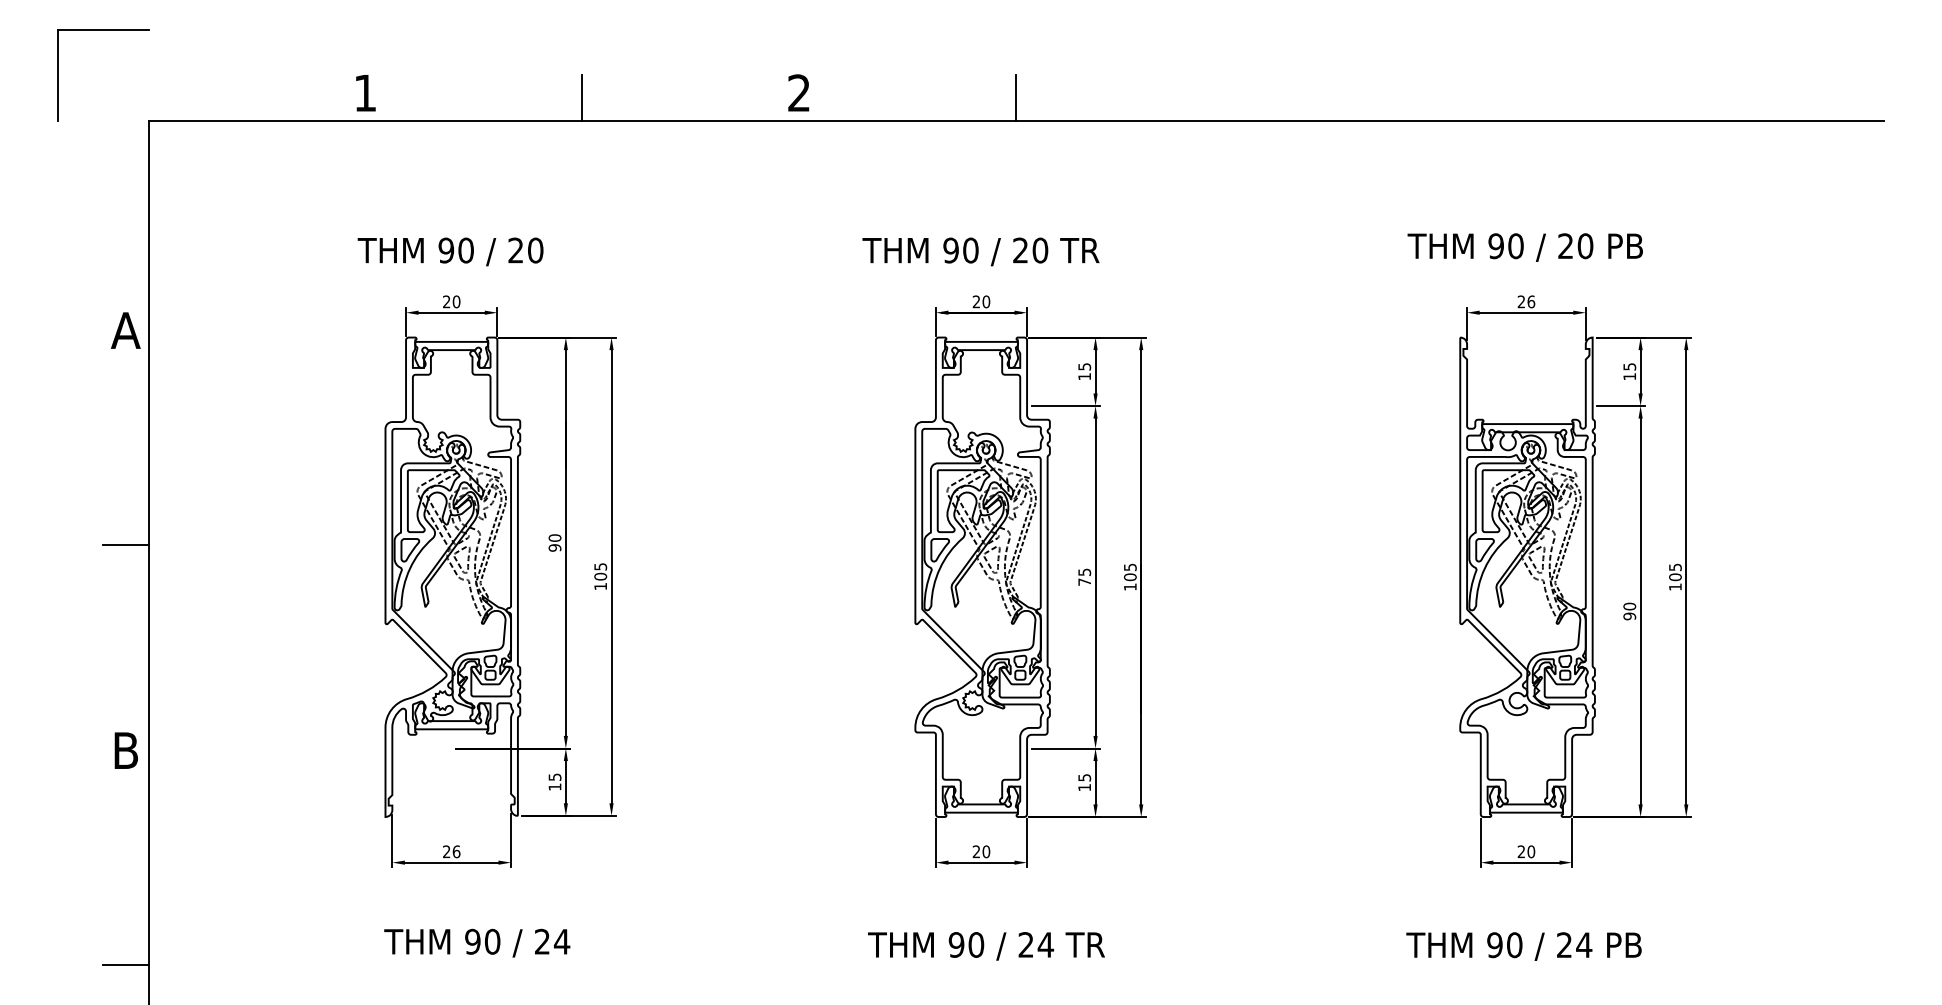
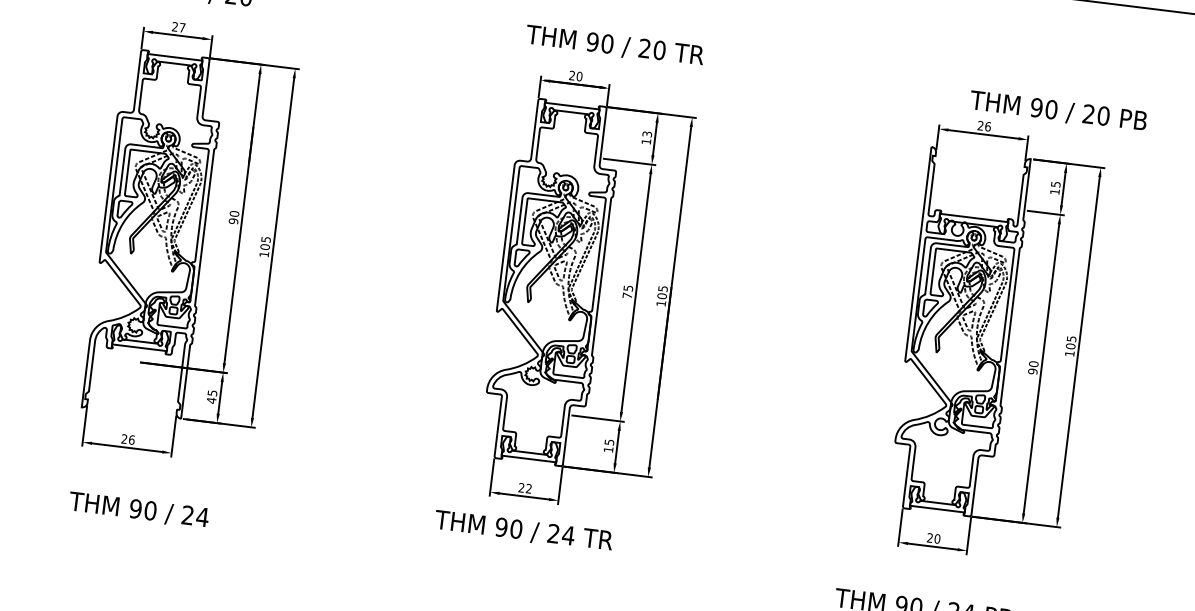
text: (1524, 247) -> (1057, 111), moved
text: (980, 251) -> (614, 45), moved
text: (456, 301) -> (182, 27), 20 -> 27
text: (1084, 366) -> (647, 134), 15 -> 13
text: (554, 787) -> (211, 400), 15 -> 45
text: (986, 851) -> (529, 488), 20 -> 22
text: (986, 946) -> (523, 531), moved

